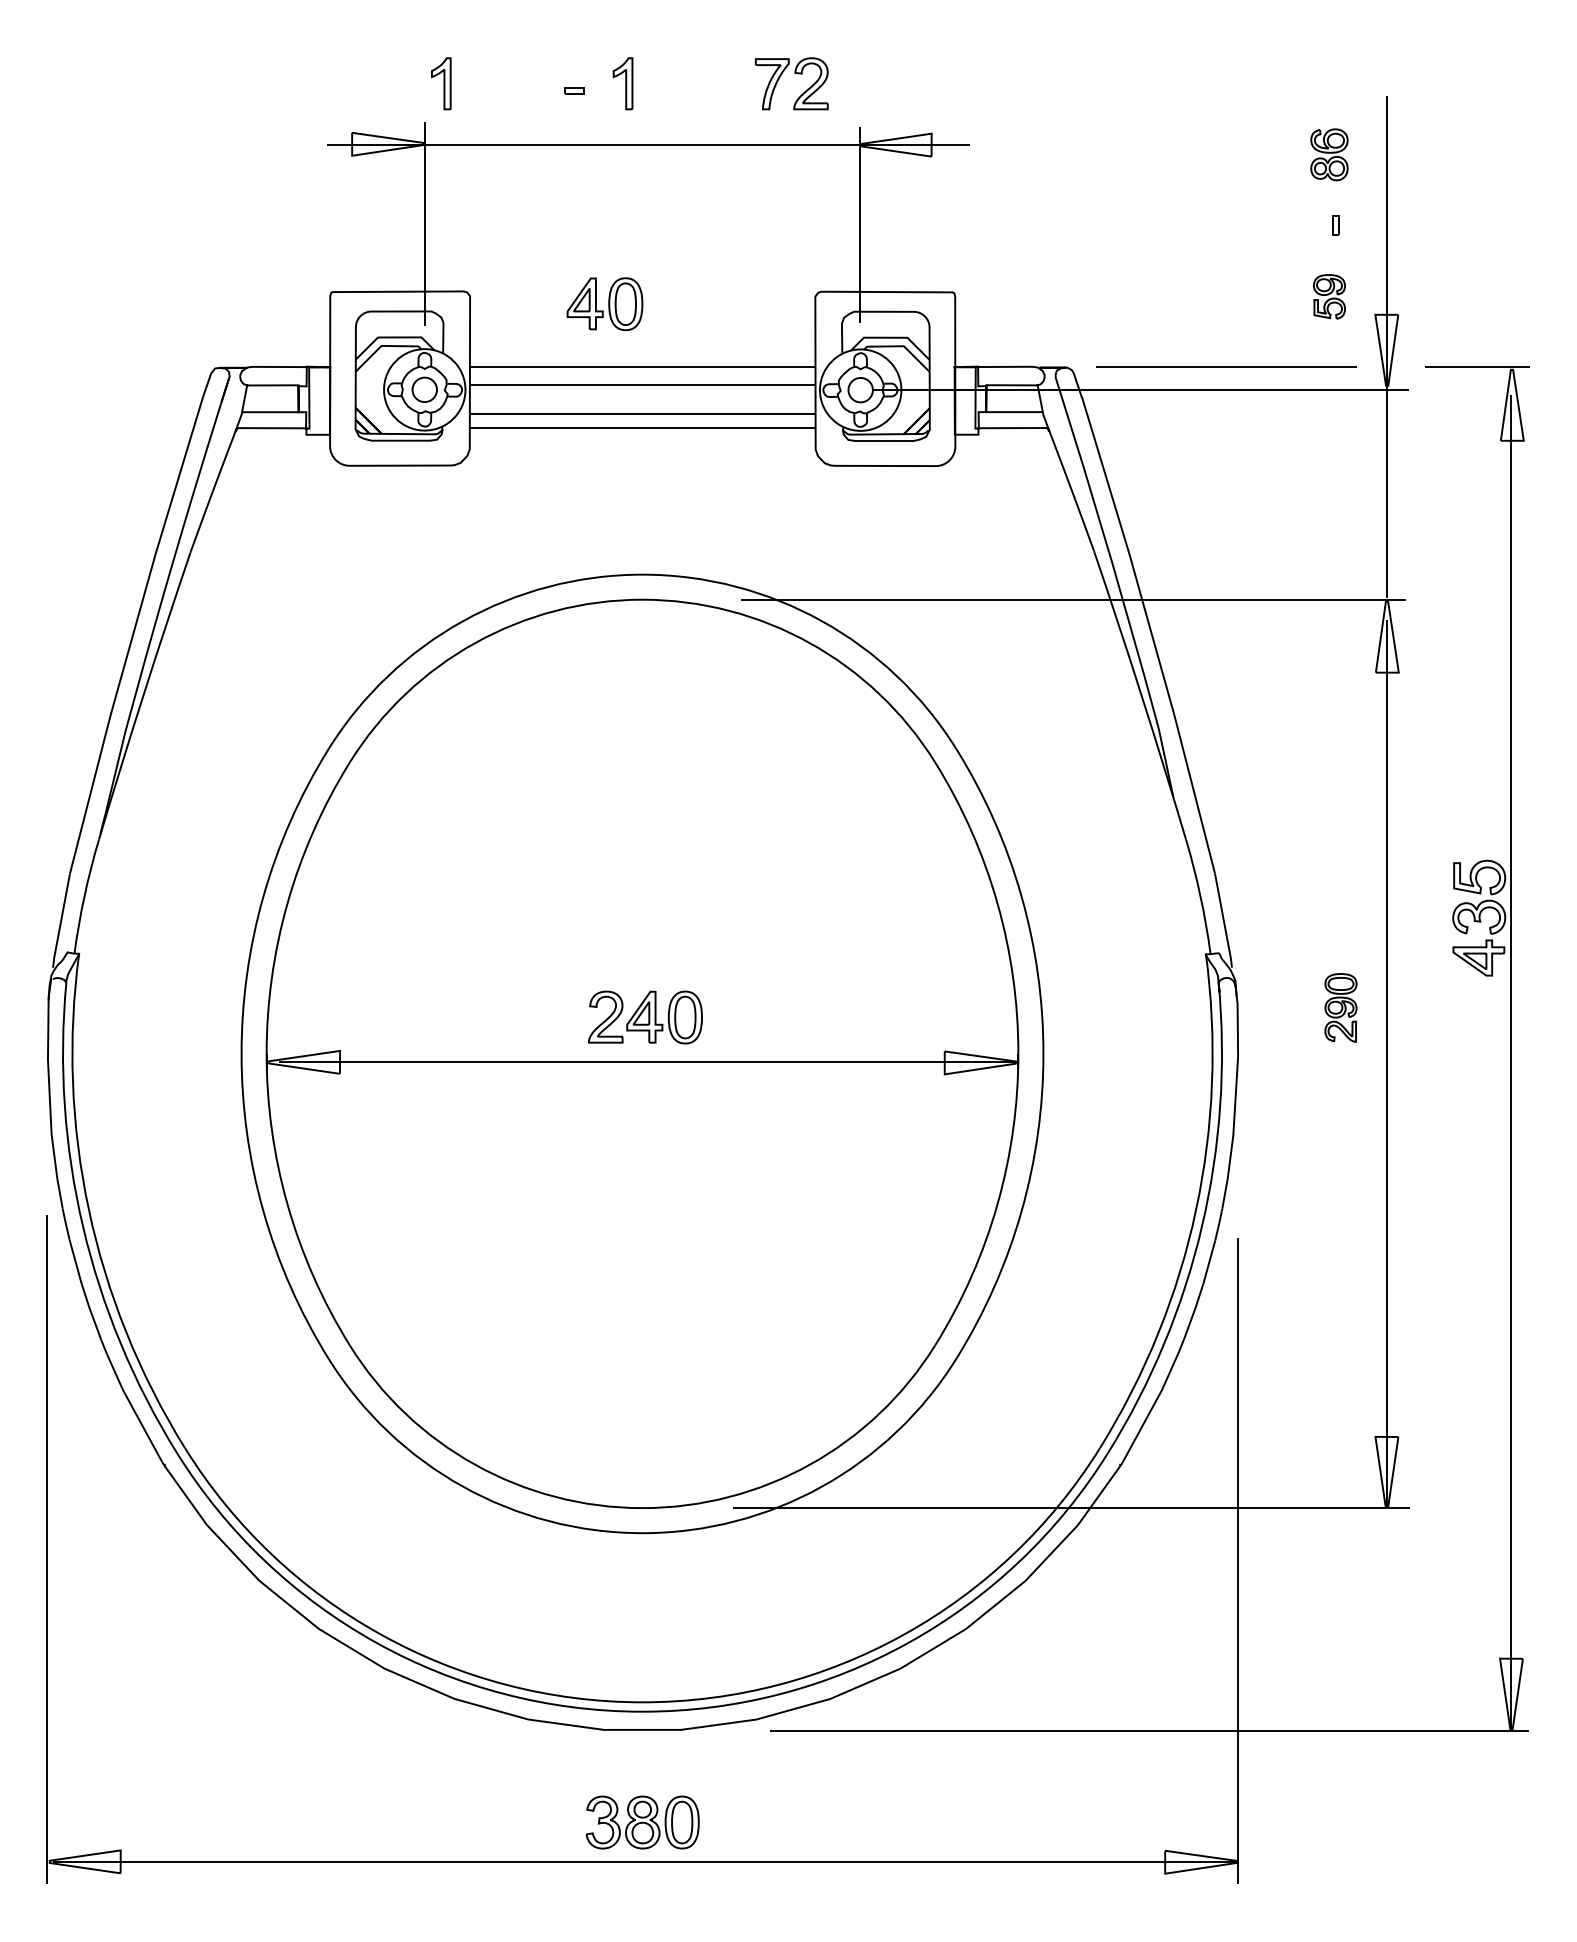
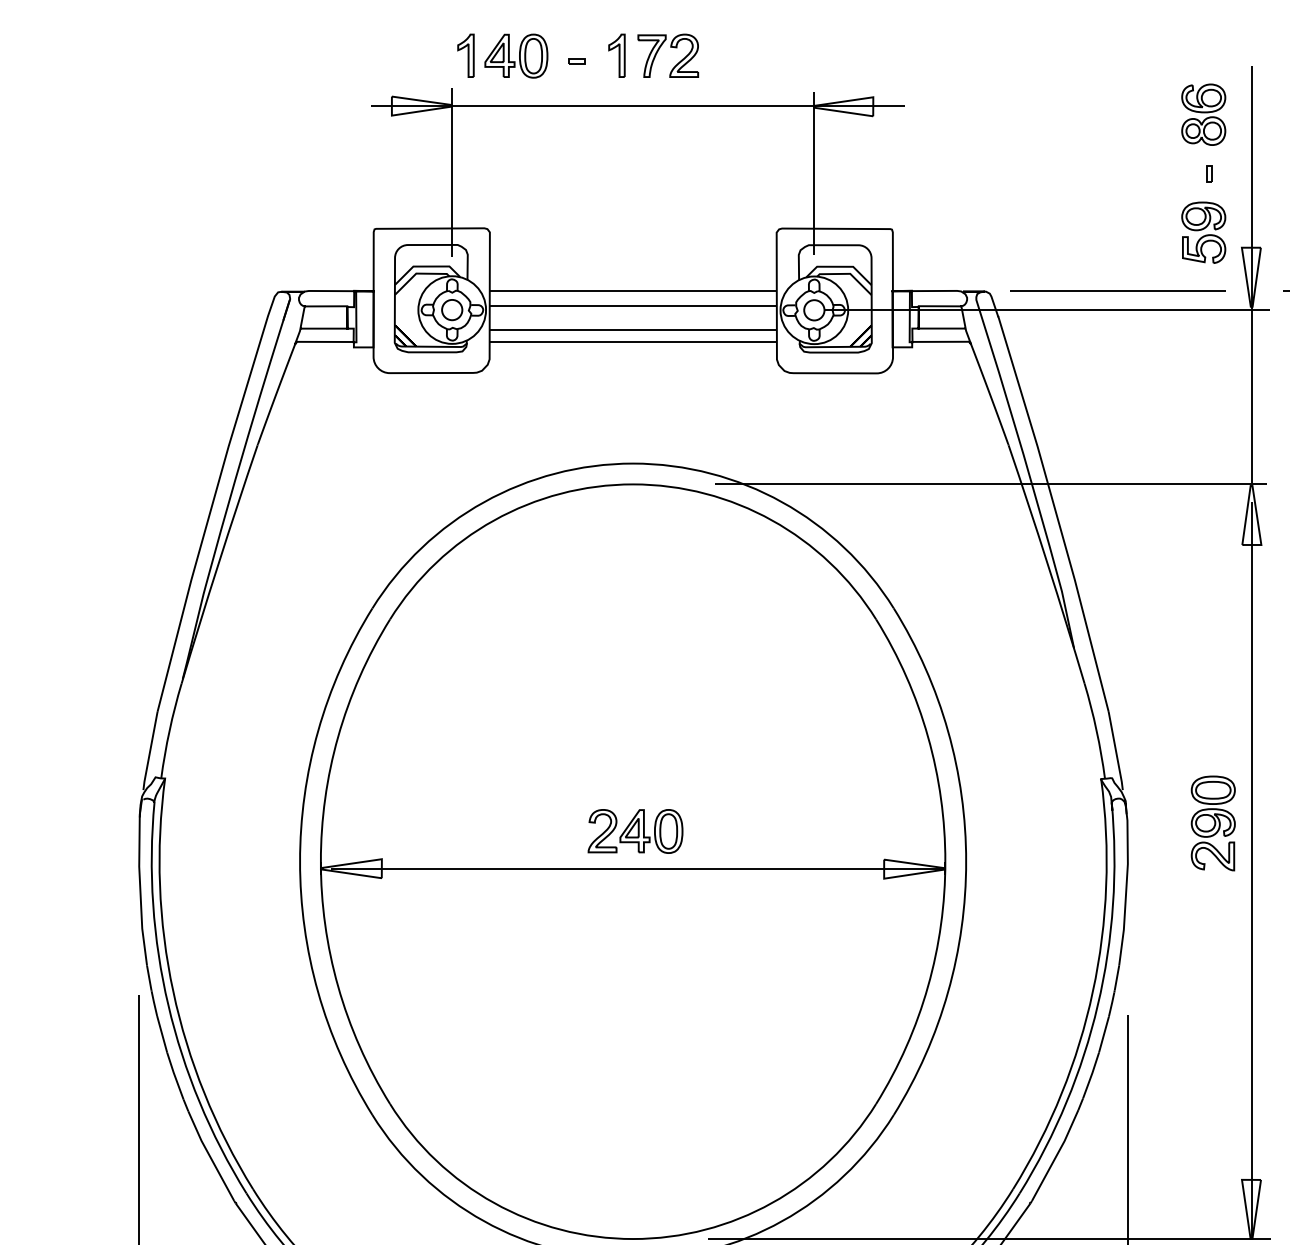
part: (794, 73) -> (670, 47), moved
part: (1329, 154) -> (1203, 114), size x1.43
part: (1329, 296) -> (1203, 232), size x1.67
part: (604, 304) -> (515, 56), moved
part: (1340, 1007) -> (1212, 823), size x1.67

